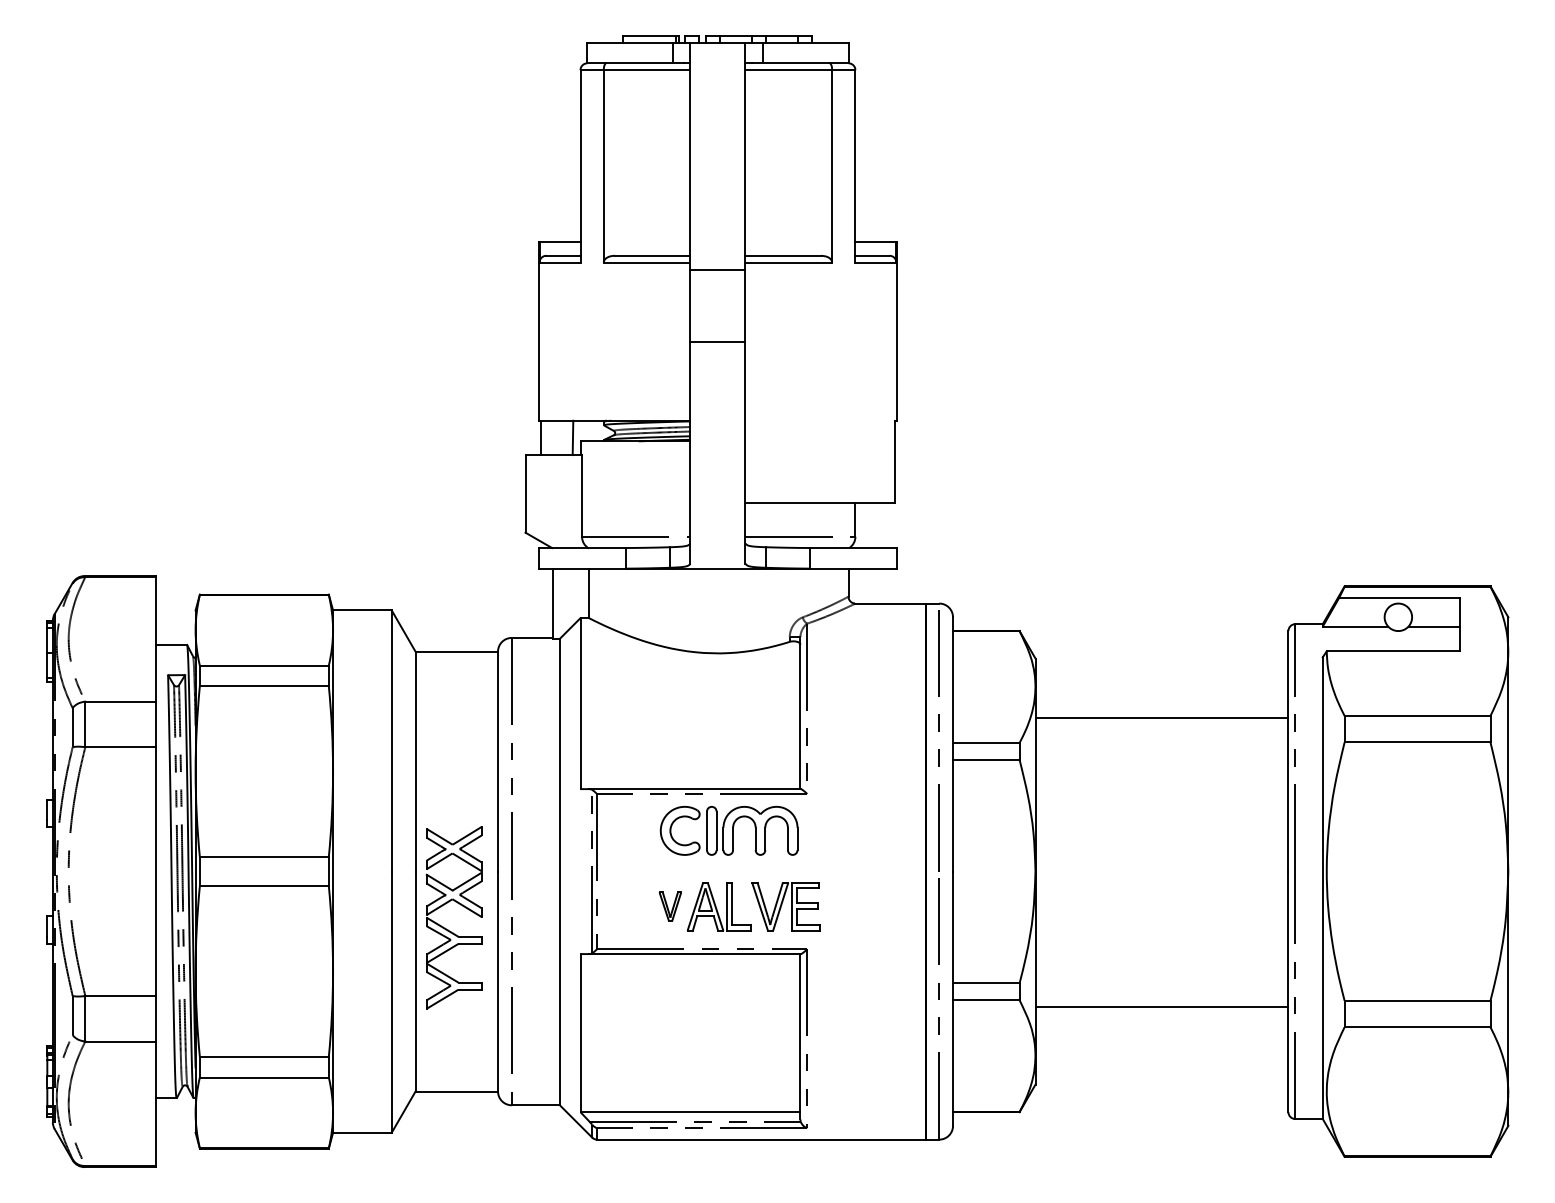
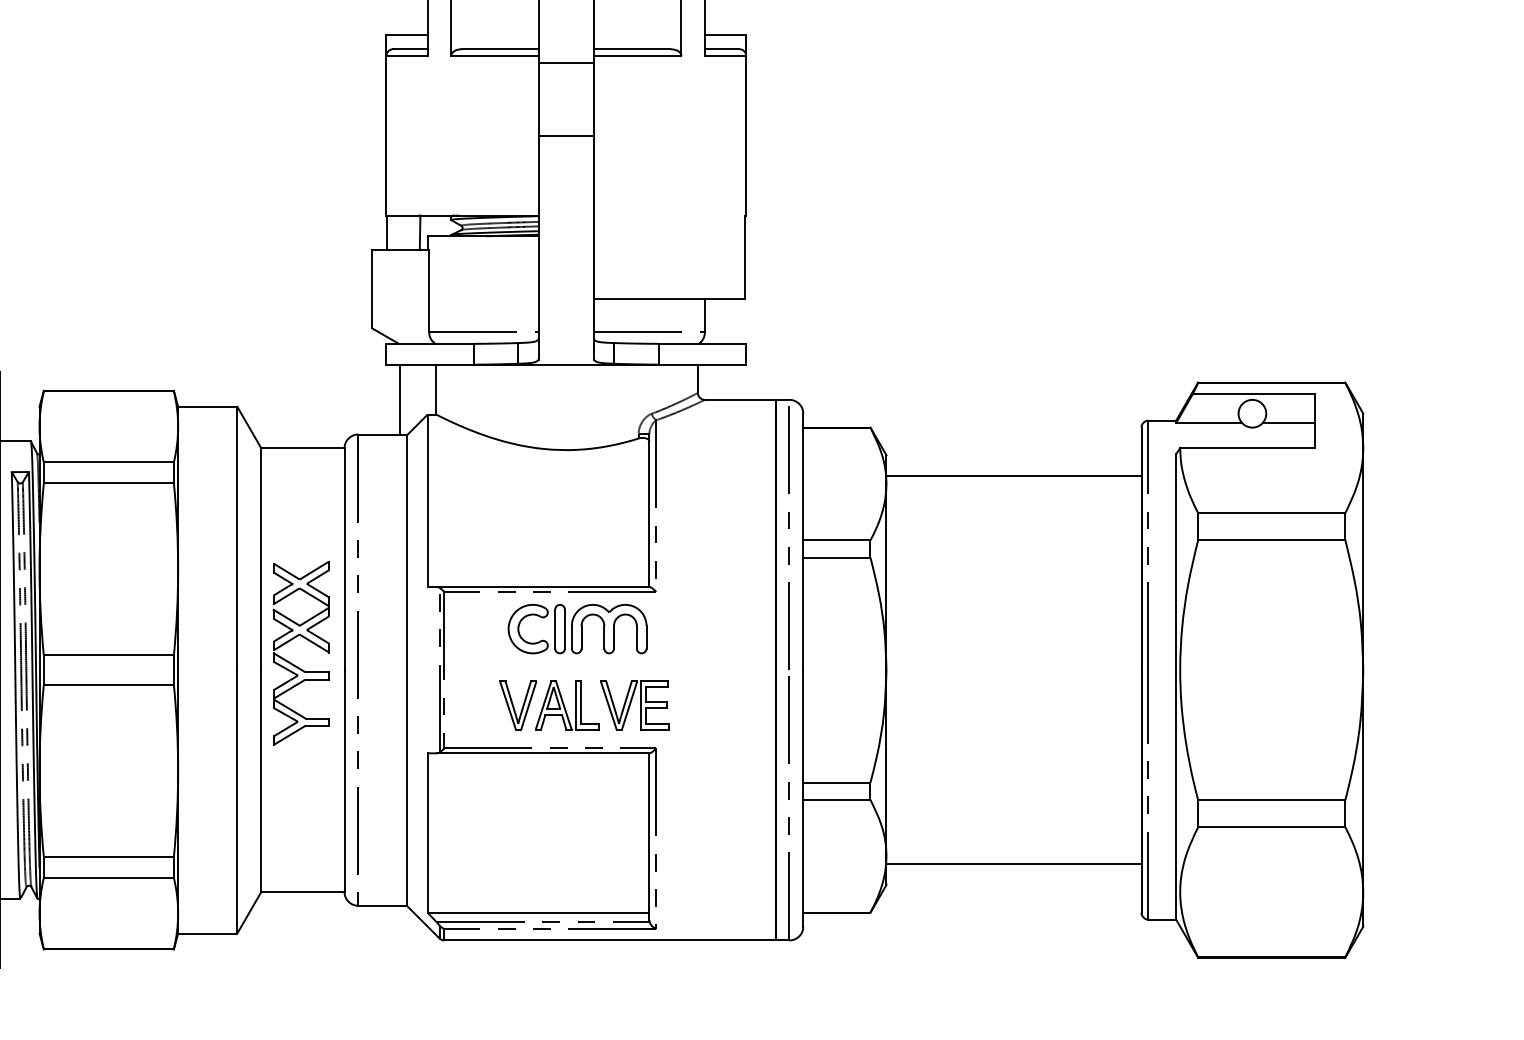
line: (1161, 718) -> (1013, 476), moved
part: (670, 906) -> (518, 705), size x1.67
part: (445, 927) -> (292, 663), moved
line: (1161, 1007) -> (1013, 864), moved

